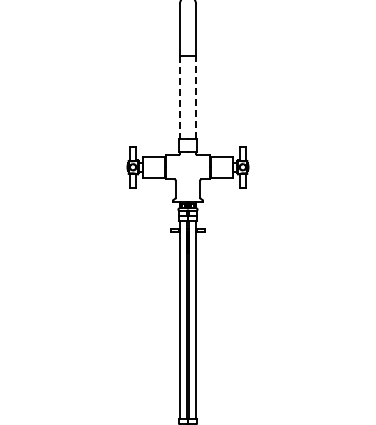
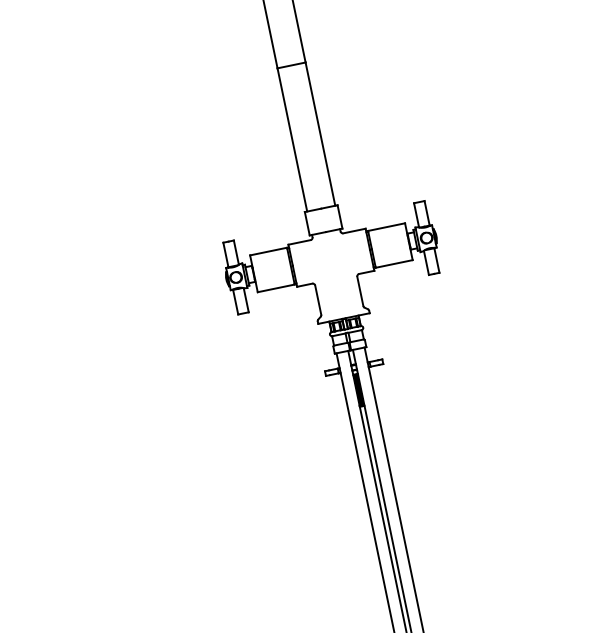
line: (196, 97) -> (321, 133), dashed -> solid
line: (179, 98) -> (291, 141), dashed -> solid

